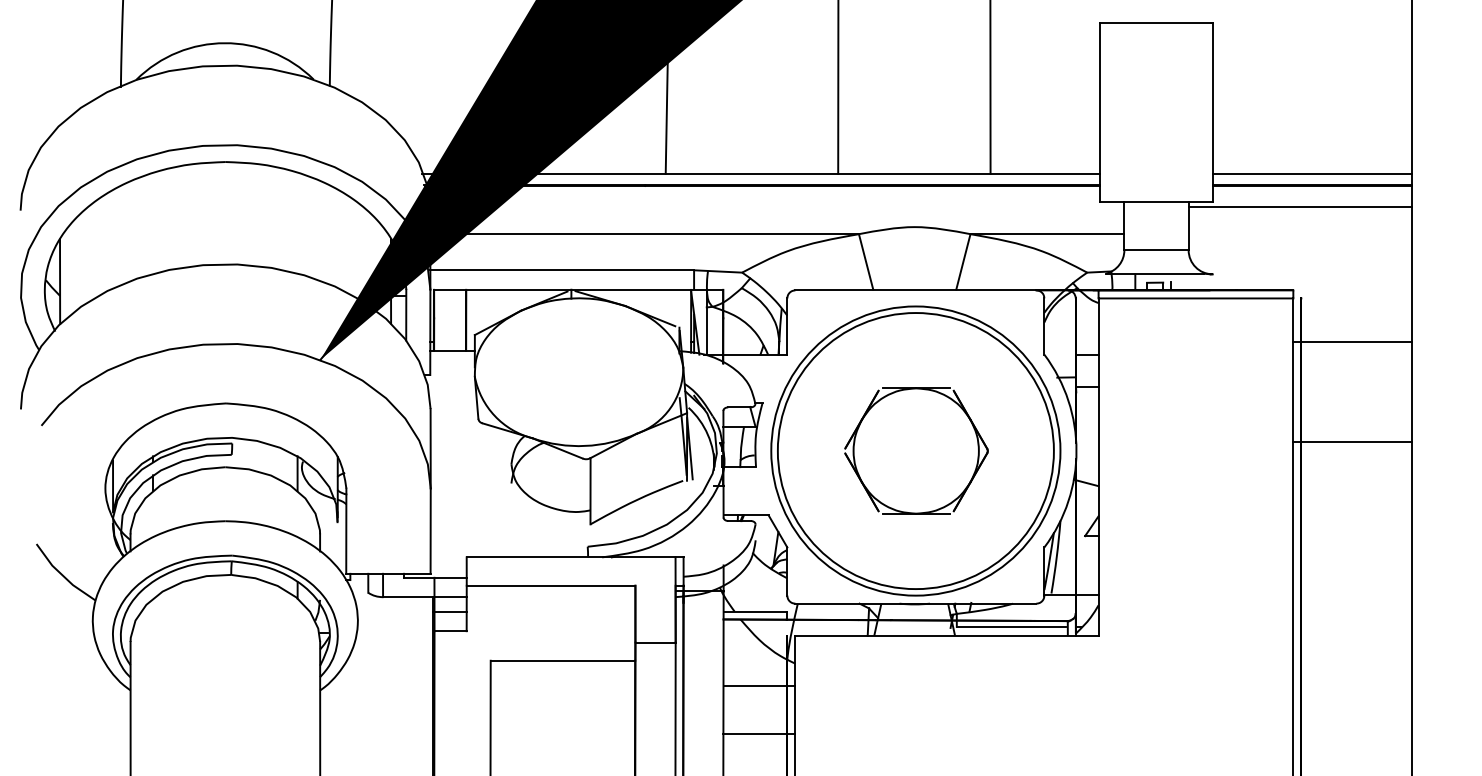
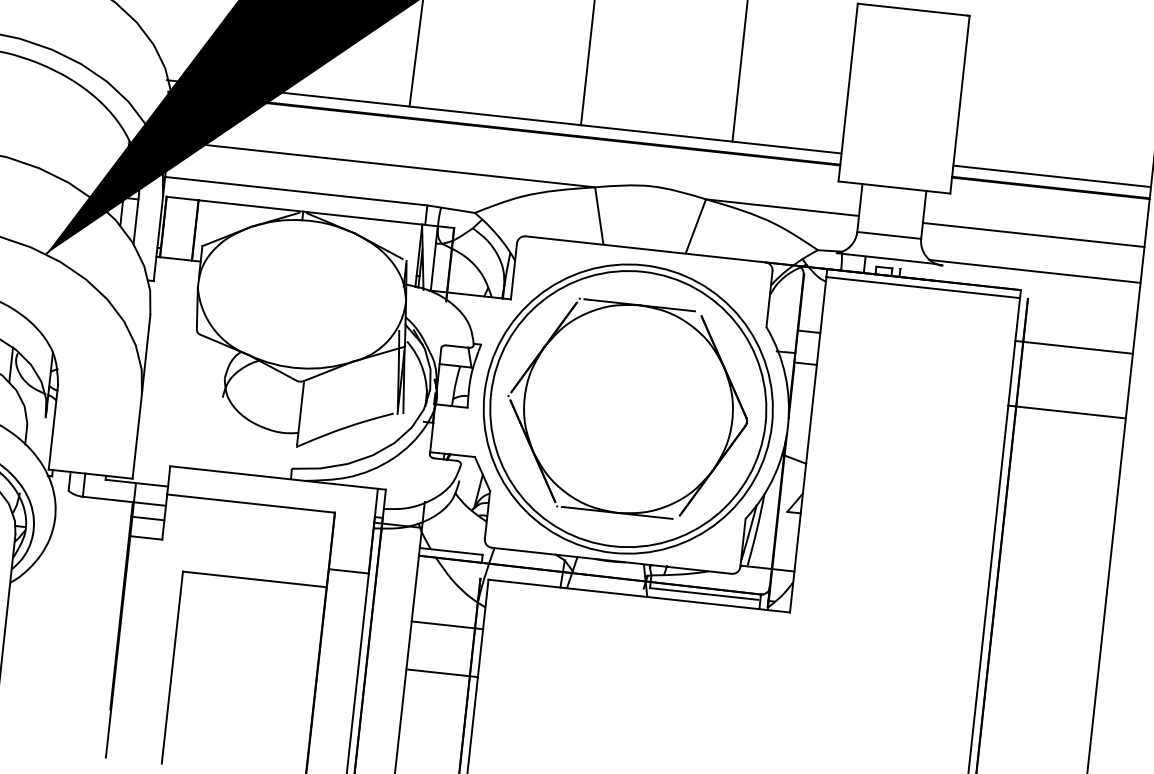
line: (1299, 207) -> (1033, 235), moved
line: (1305, 270) -> (1035, 271), added
line: (1352, 441) -> (1067, 411), moved
part: (916, 450) -> (628, 408), size x1.67

